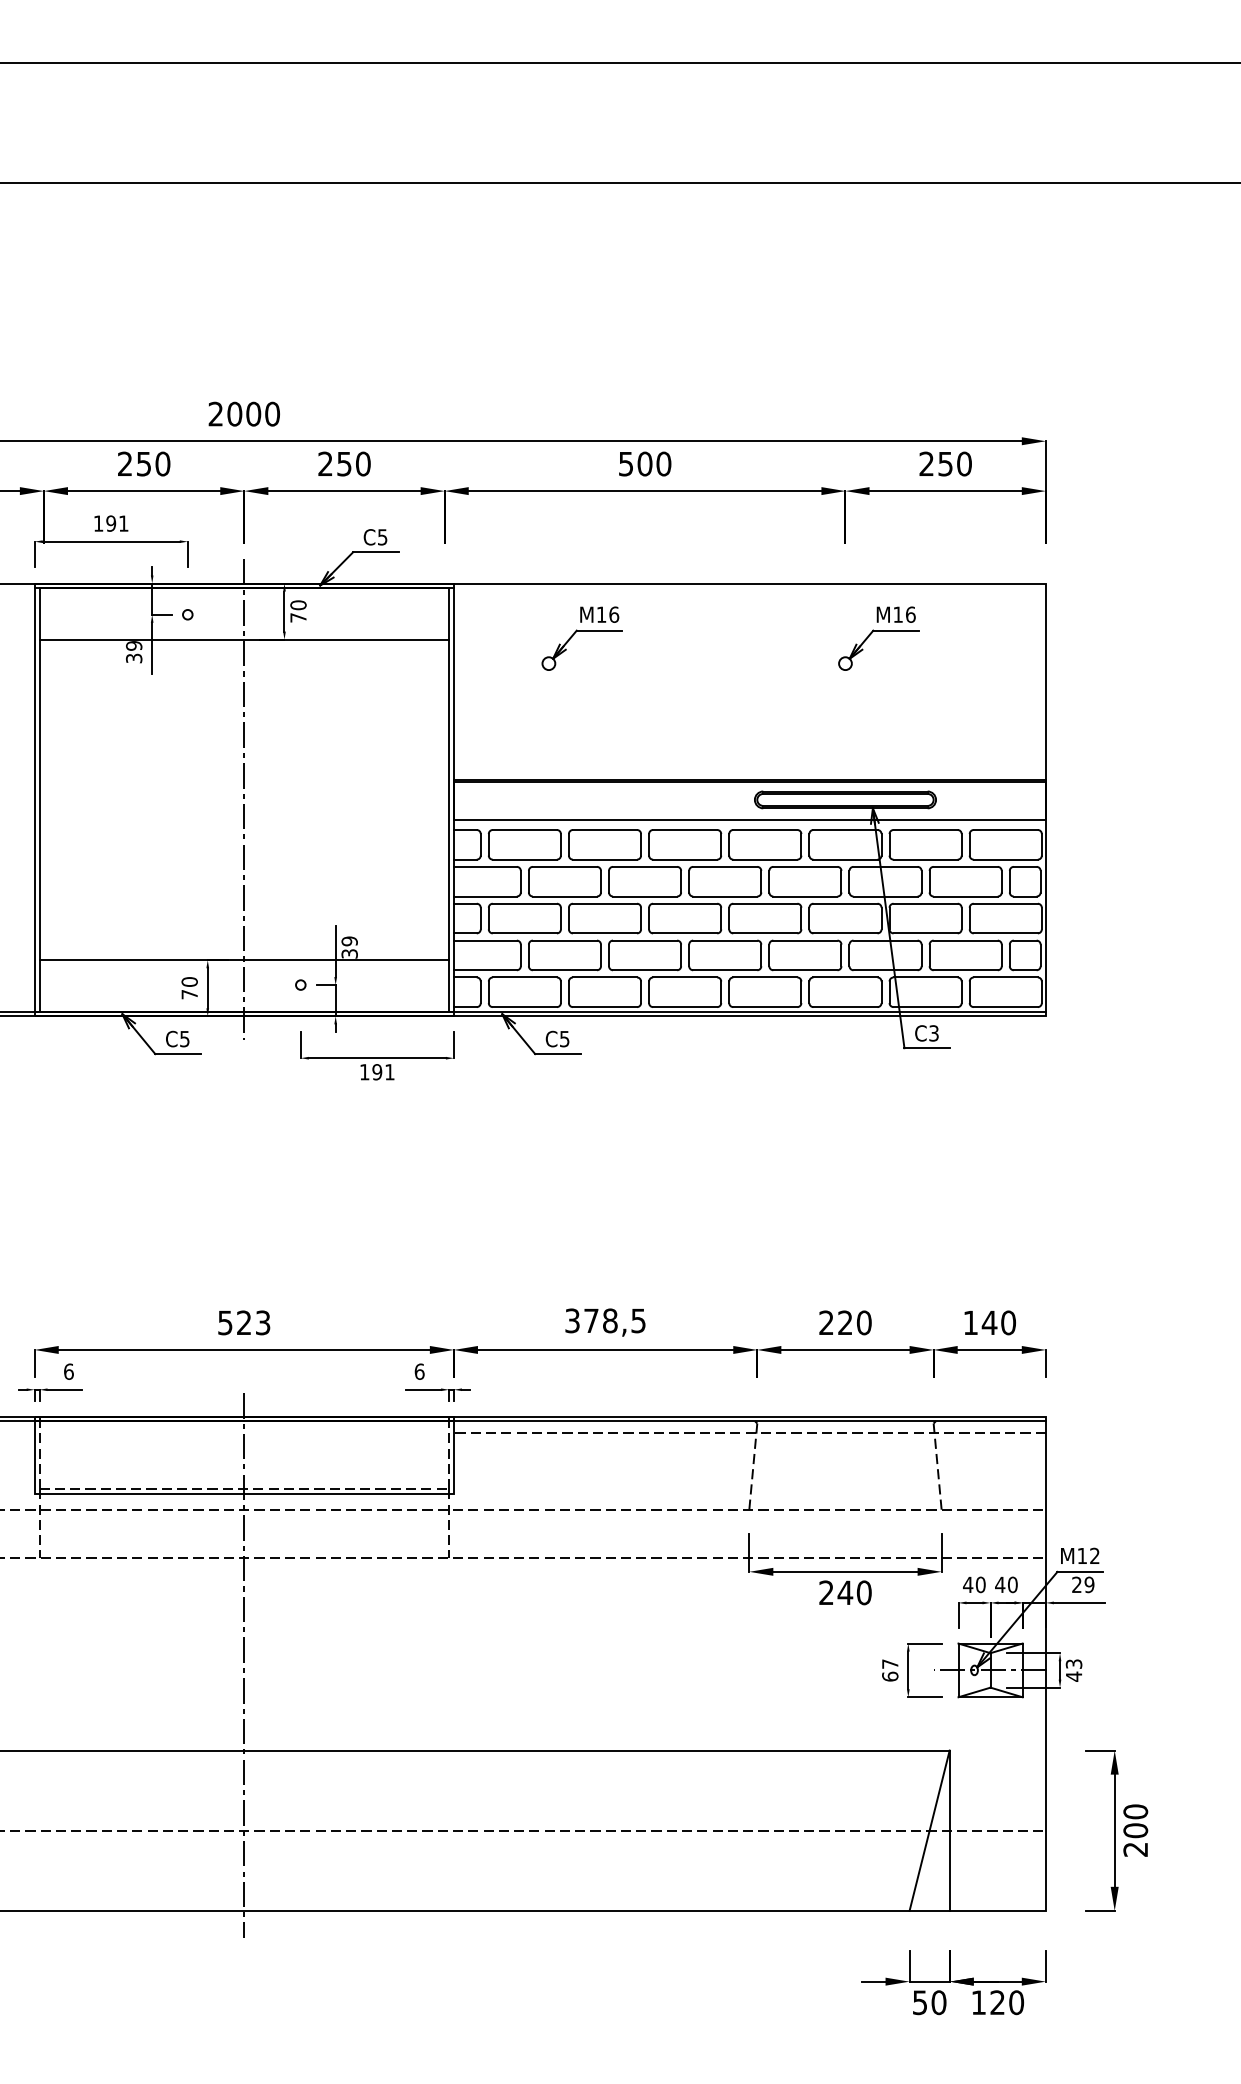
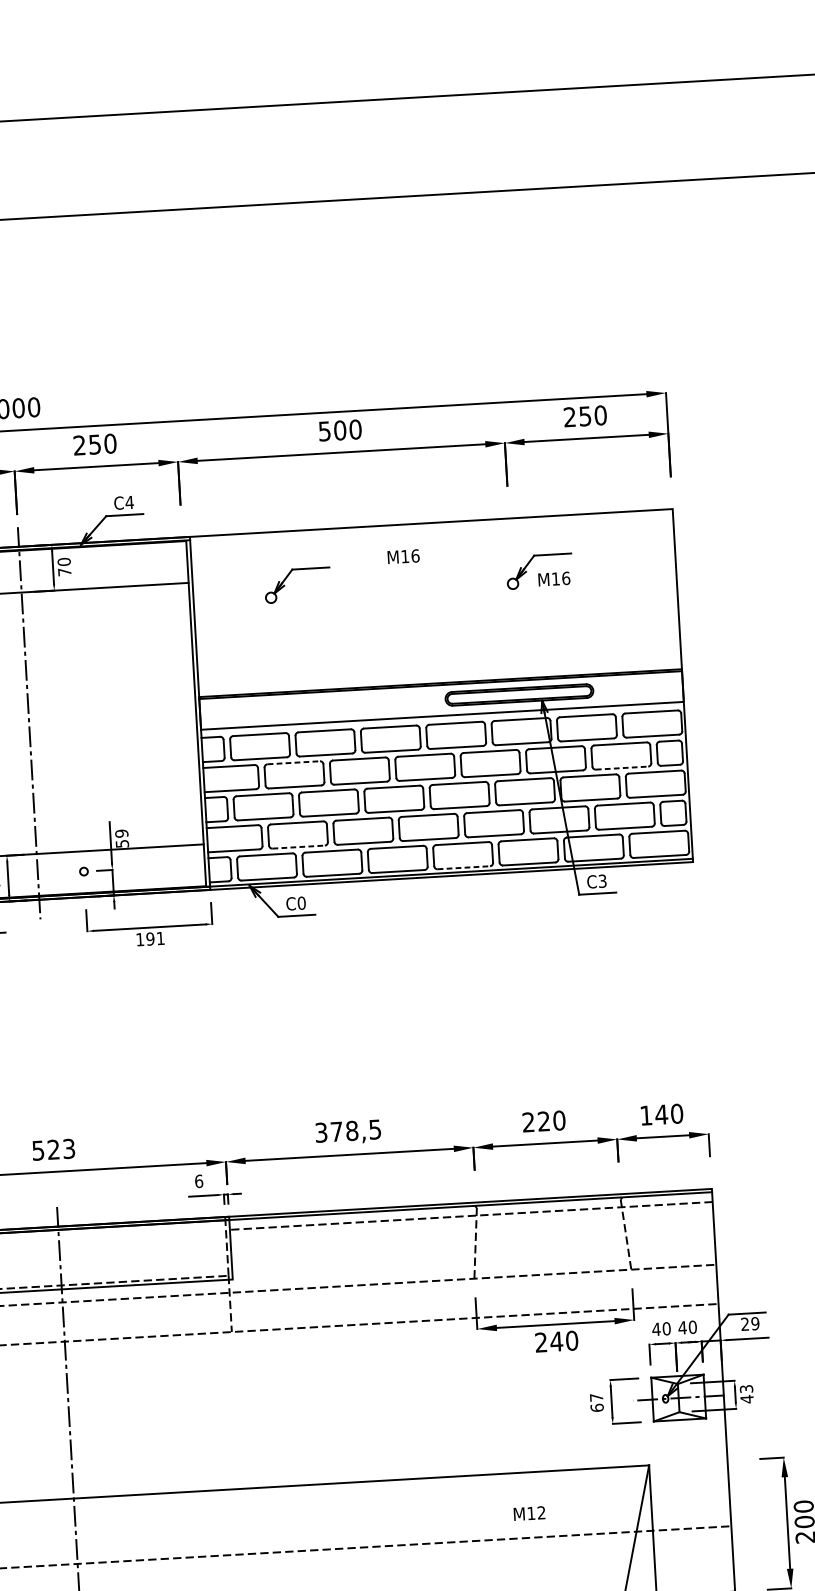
text: (382, 537) -> (129, 502), C5 -> C4
text: (599, 614) -> (403, 556), moved
text: (895, 614) -> (553, 578), moved
line: (565, 866) -> (294, 762), solid -> dashed
line: (966, 896) -> (622, 768), solid -> dashed
text: (349, 953) -> (122, 843), 39 -> 59
line: (565, 970) -> (299, 847), solid -> dashed
line: (765, 1007) -> (464, 868), solid -> dashed
text: (564, 1038) -> (301, 902), C5 -> C0
text: (1080, 1555) -> (529, 1513), moved

